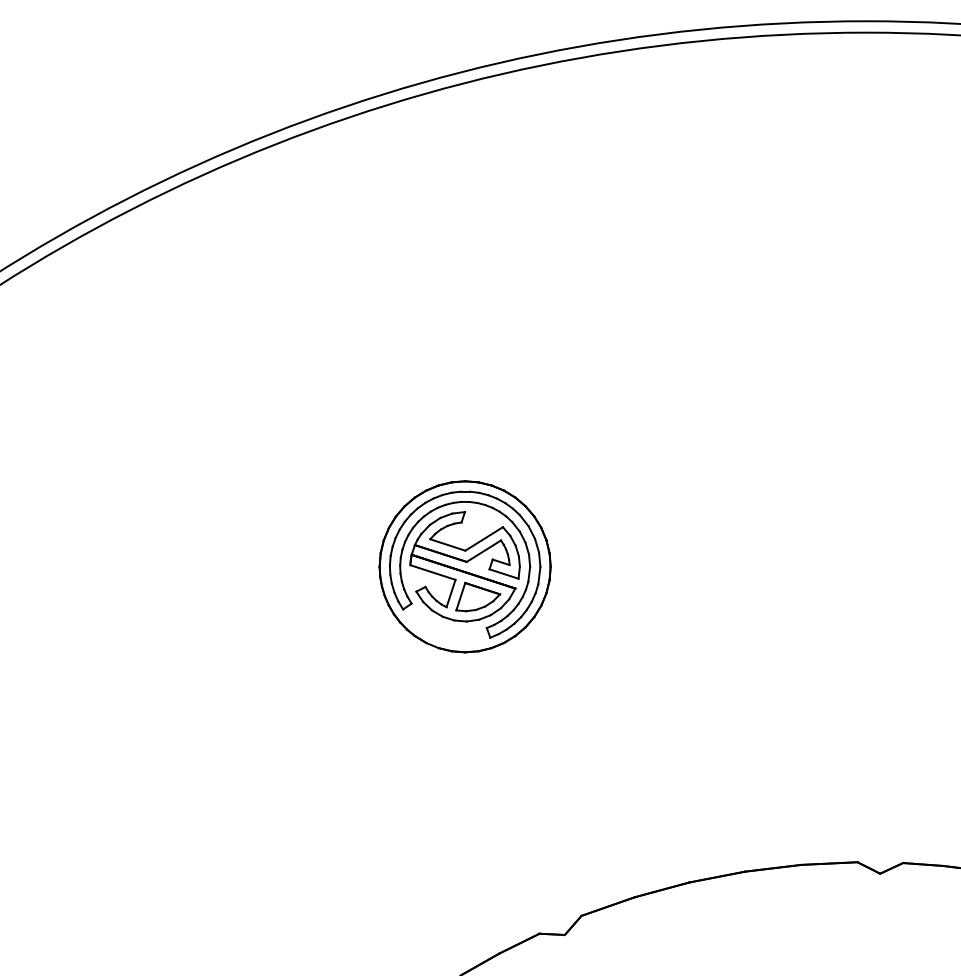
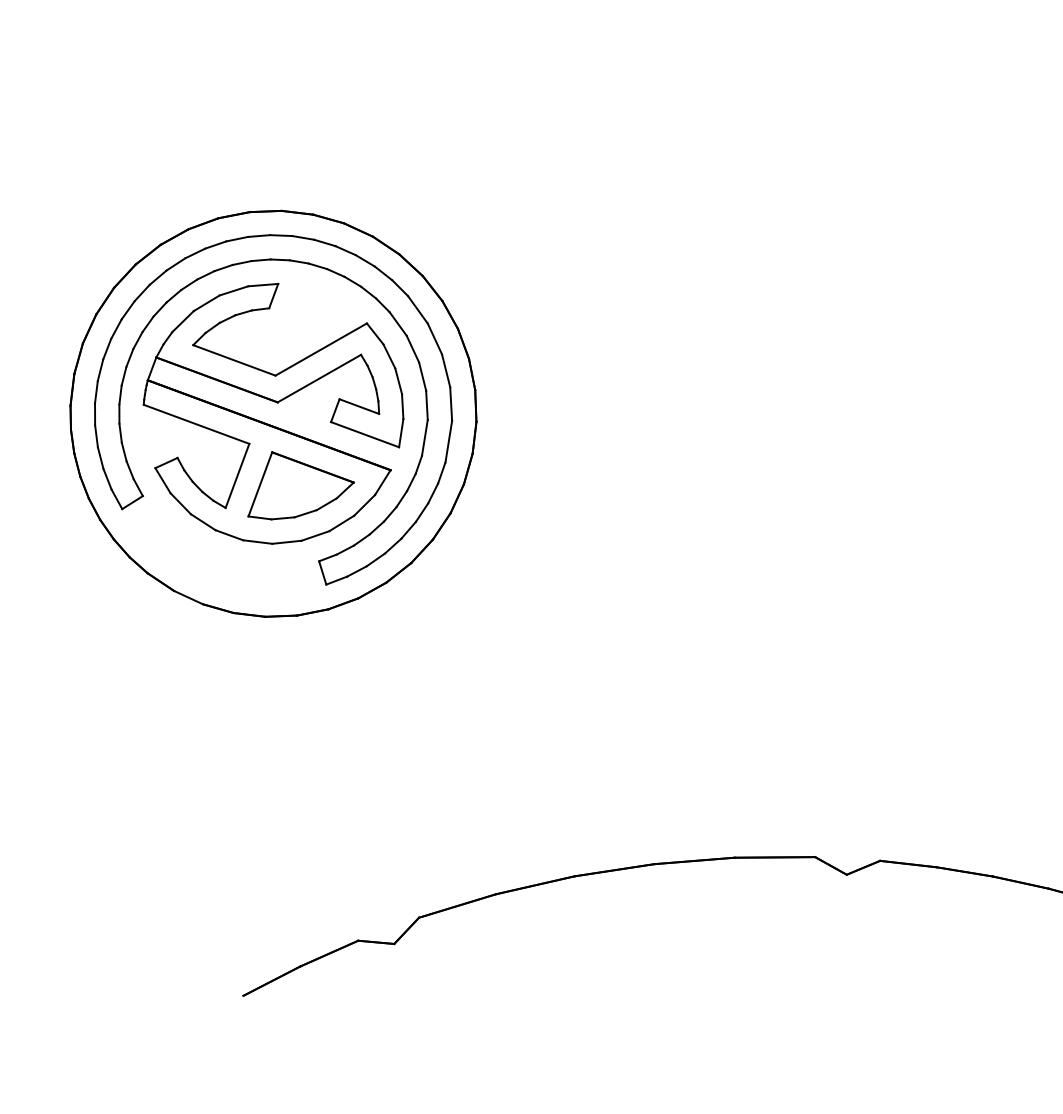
part: (464, 566) -> (272, 413), size x1.67

